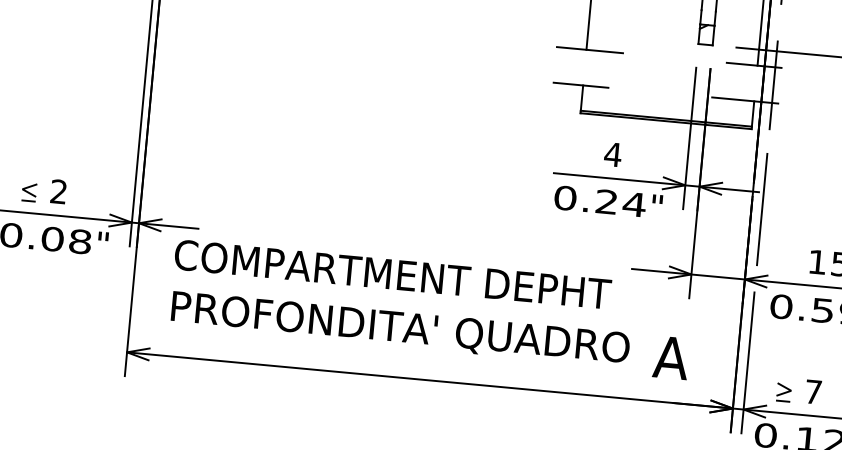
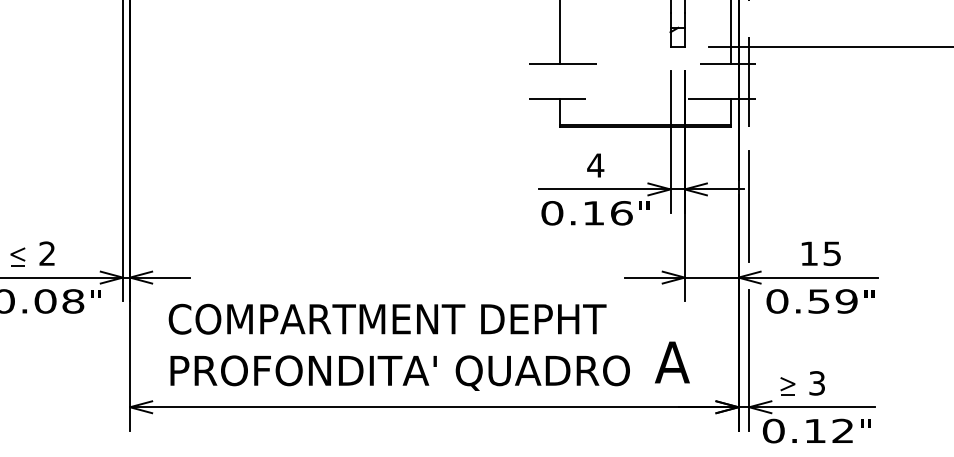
text: (621, 203) -> (608, 213), 0.24 -> 0.16
text: (401, 302) -> (398, 346), moved
text: (812, 392) -> (816, 383), 7 -> 3

